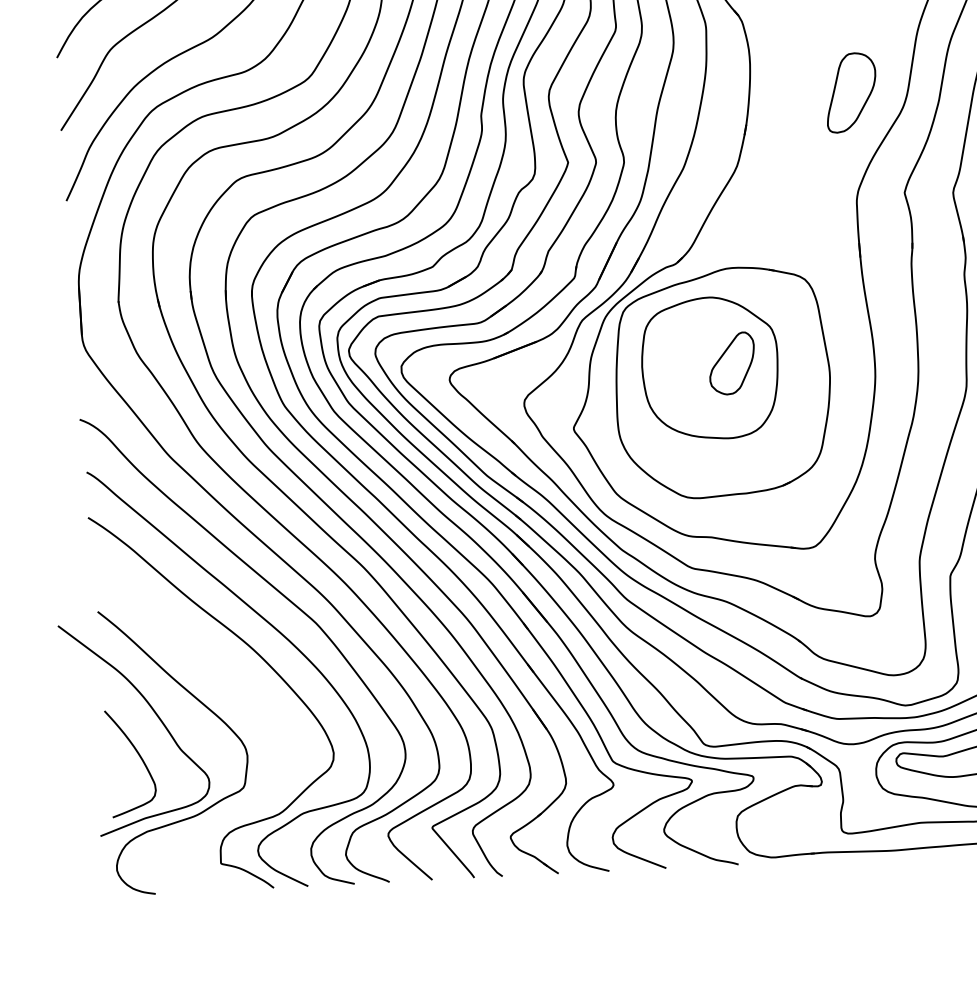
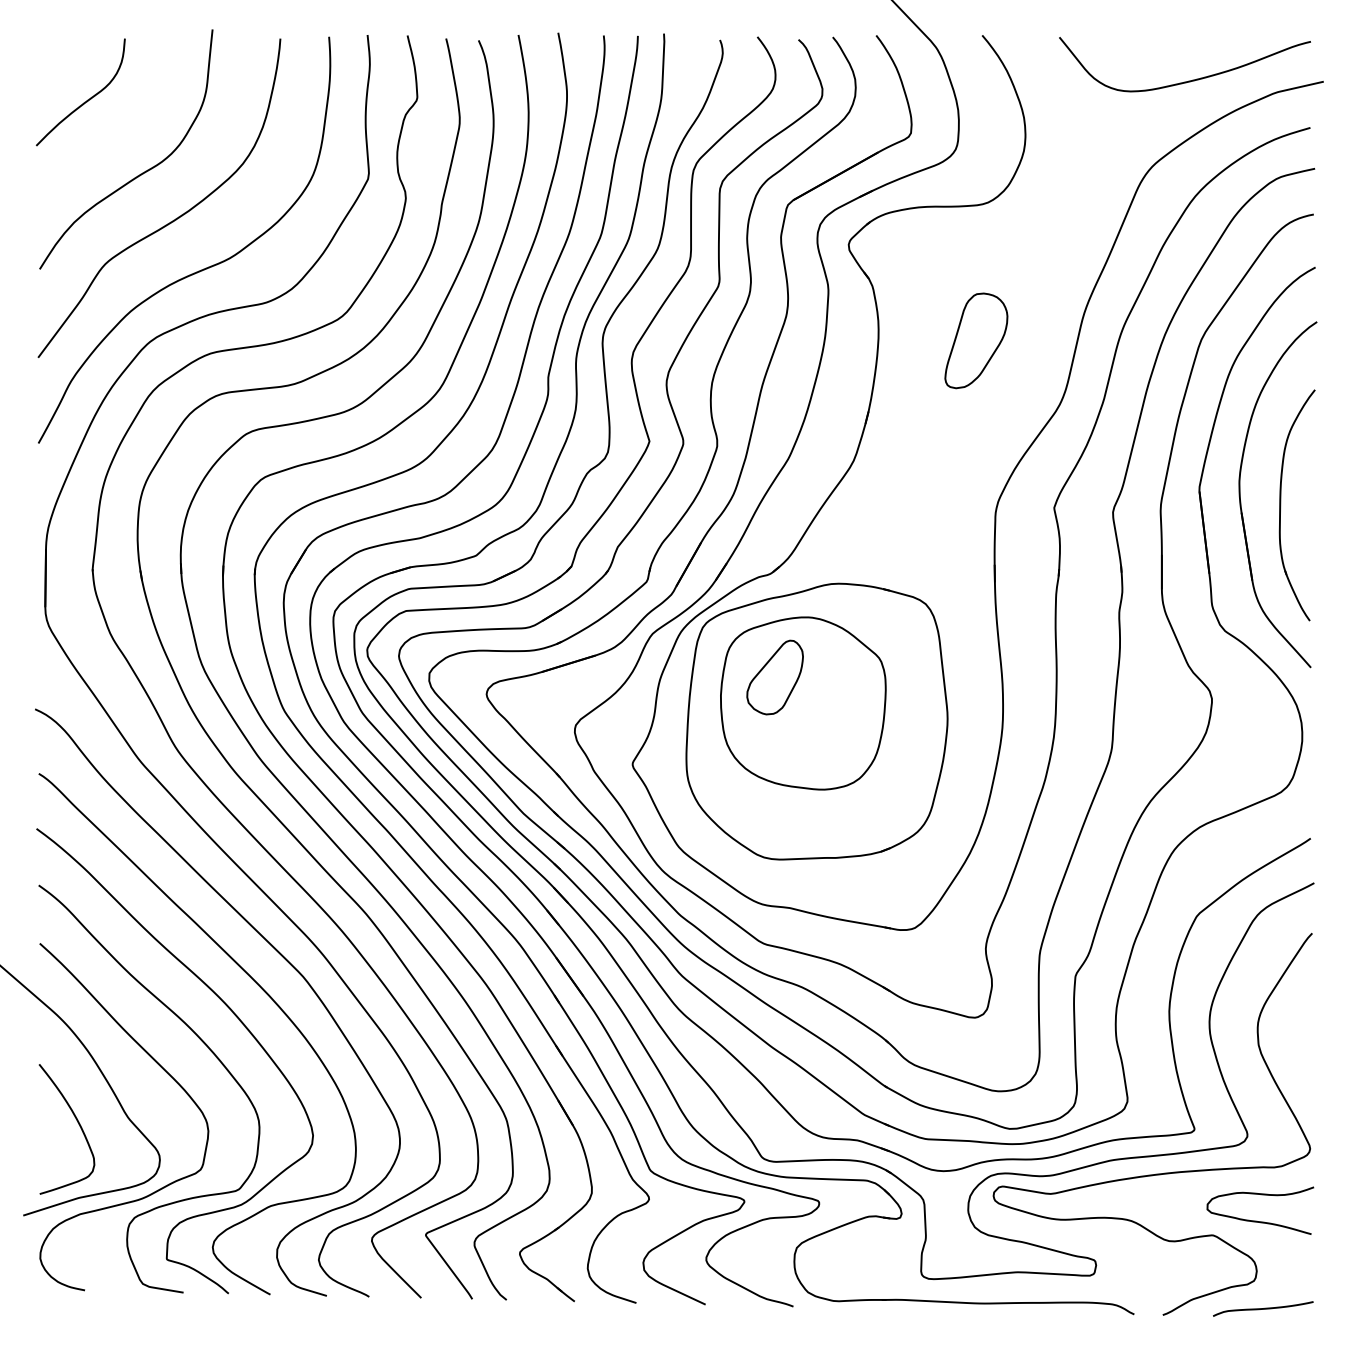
part: (851, 92) -> (976, 340), moved
part: (731, 363) -> (774, 677), moved
curve: (233, 680) -> (198, 1038), added

